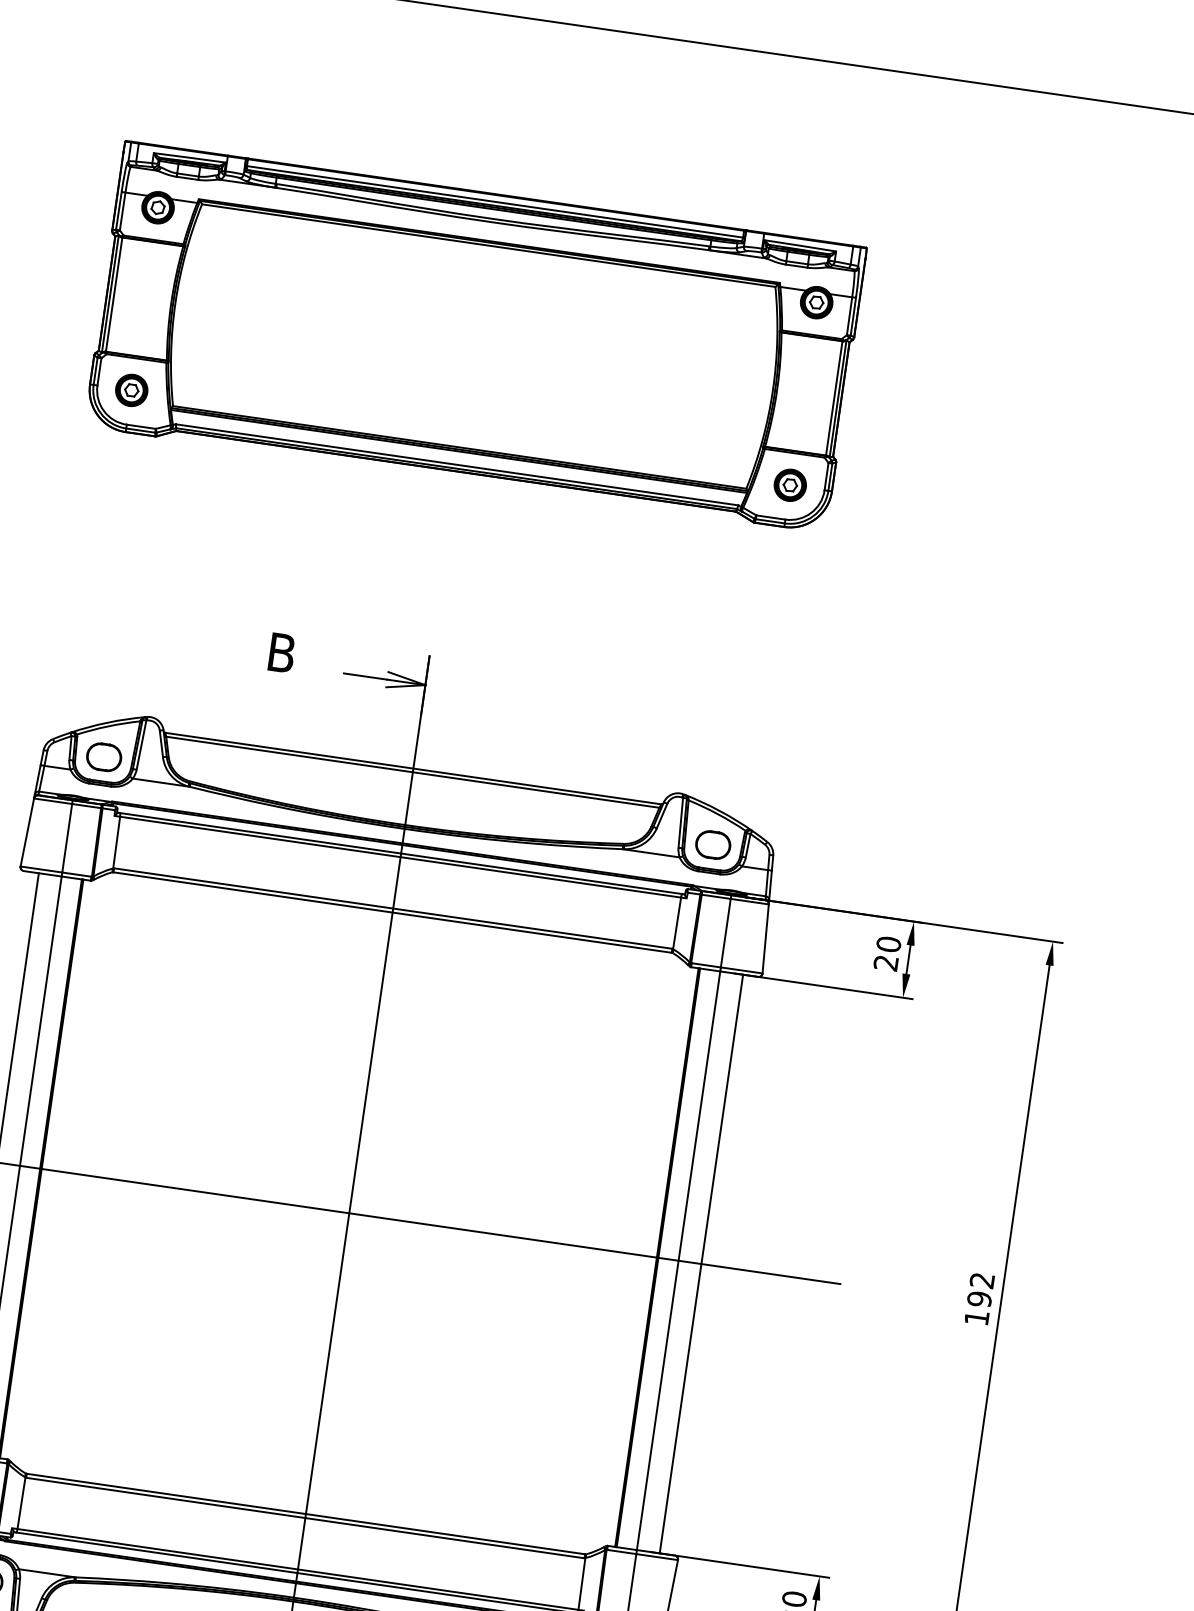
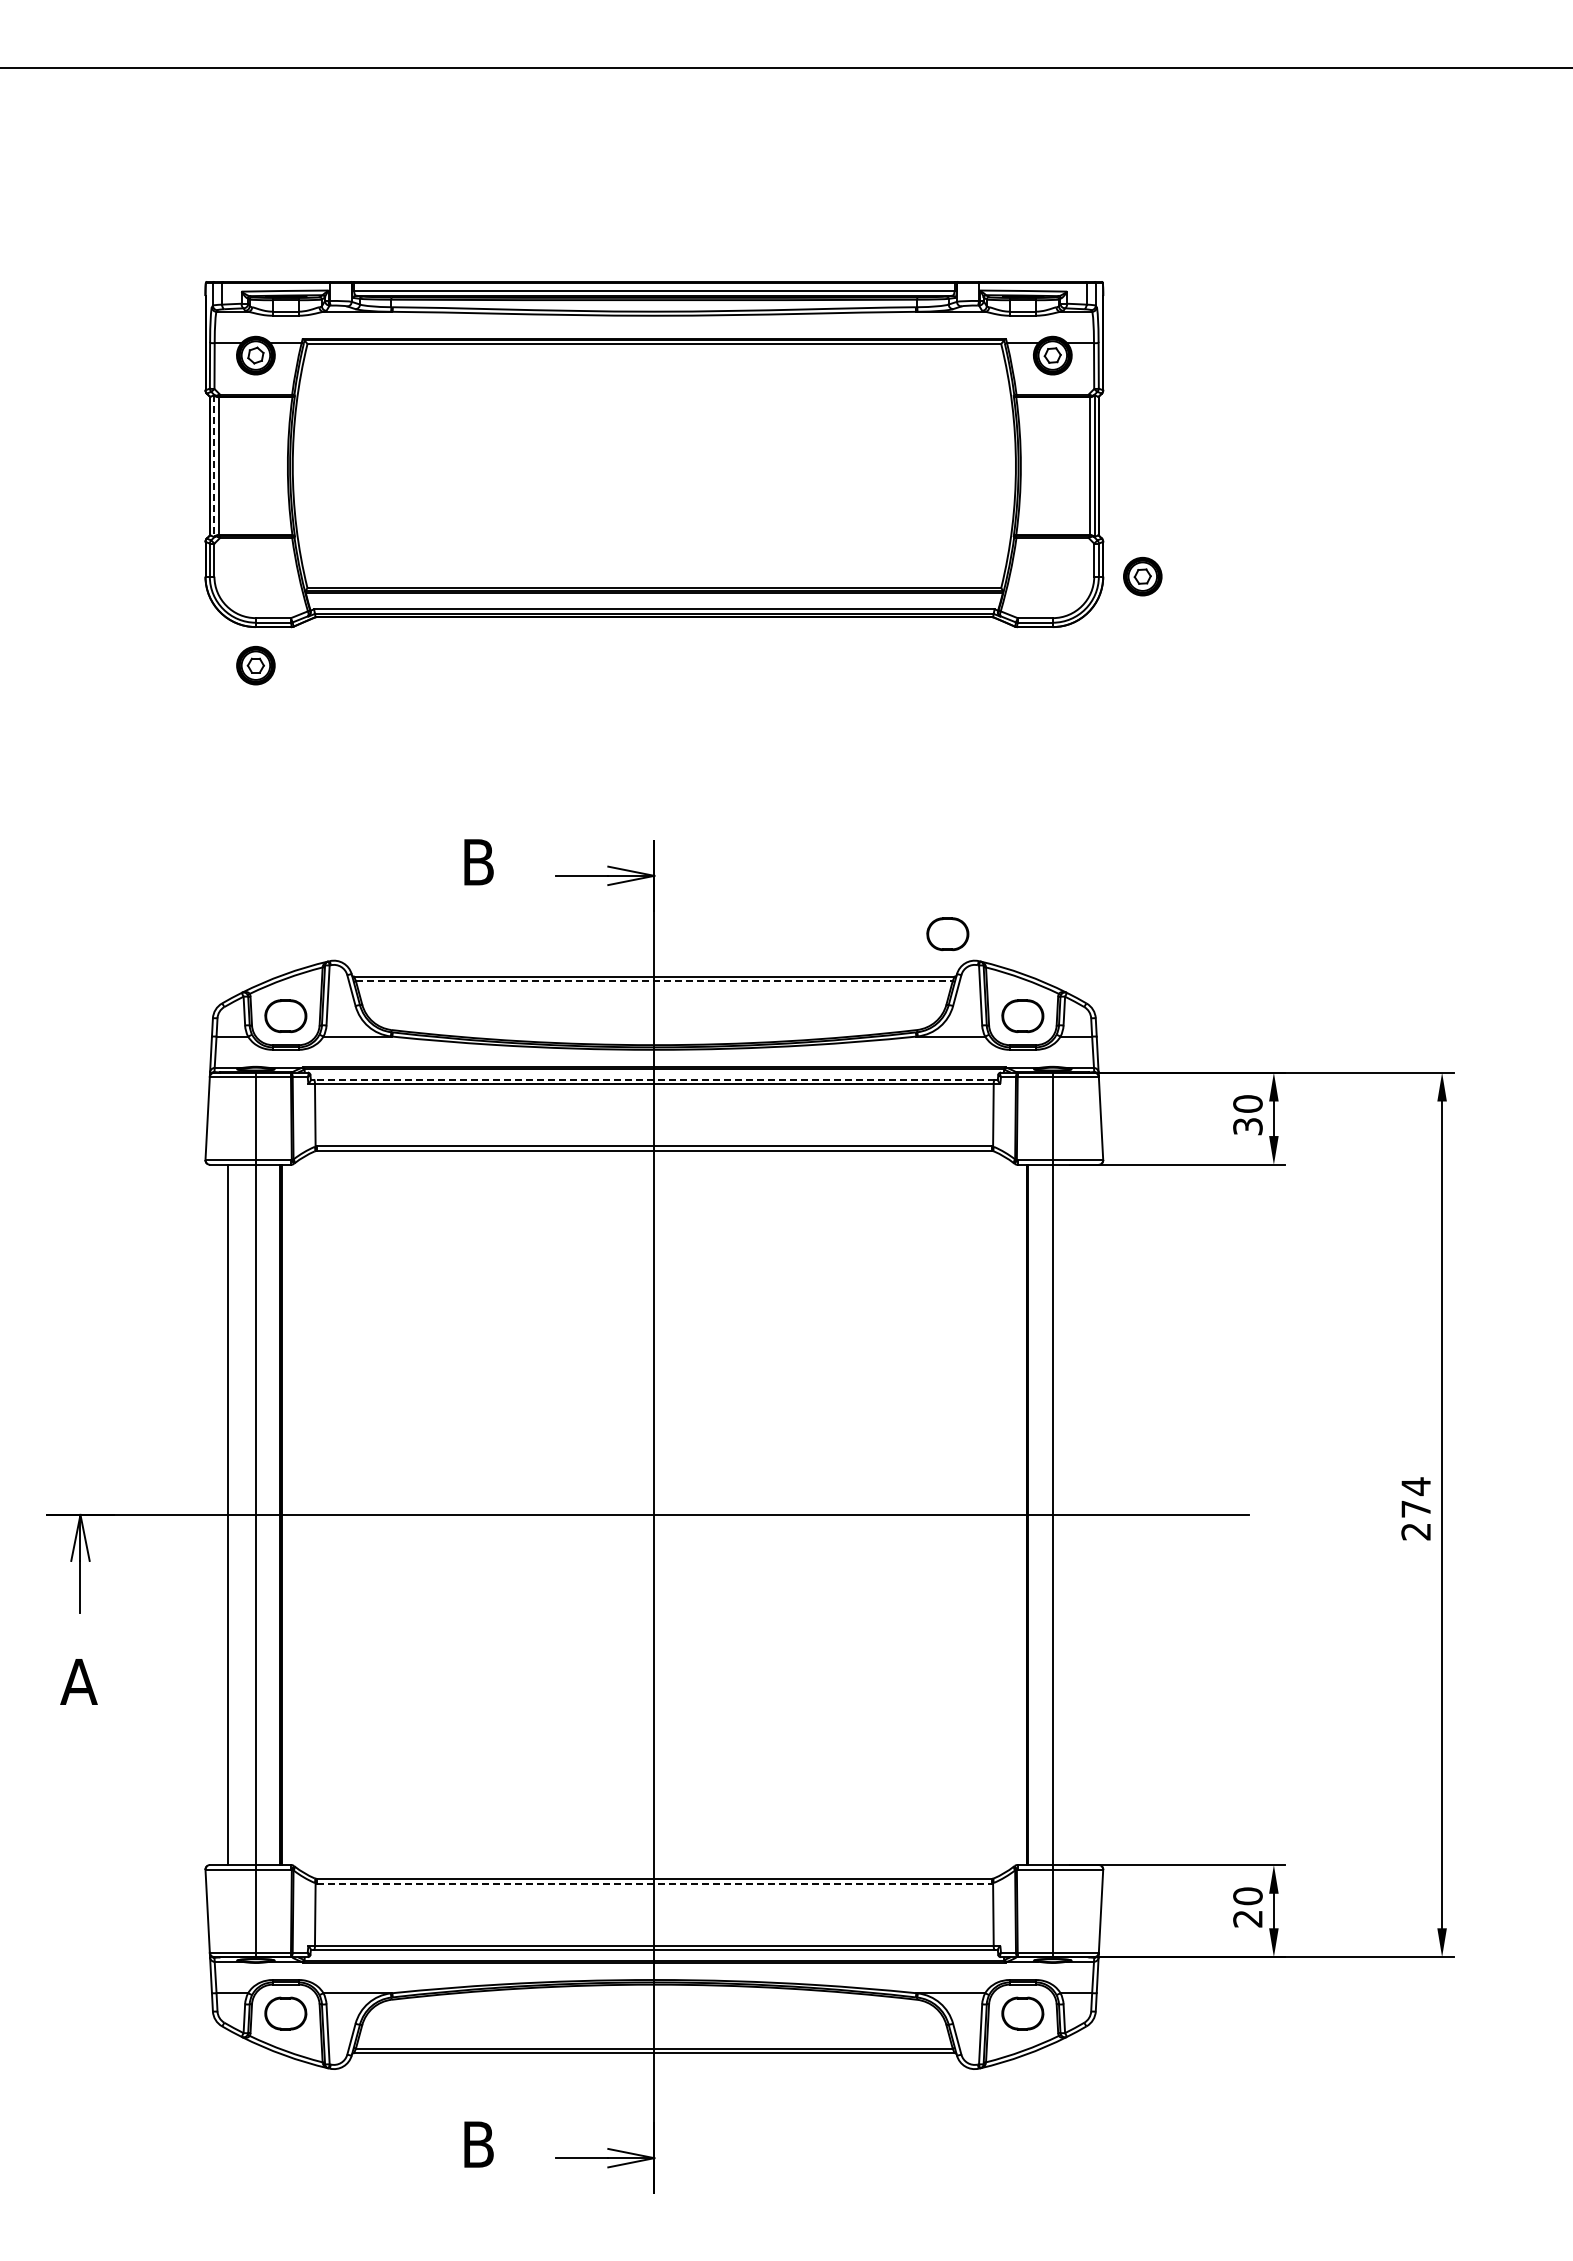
line: (110, 294) -> (214, 466), solid -> dashed
part: (131, 390) -> (255, 665), moved
part: (790, 485) -> (1142, 576), moved
part: (660, 768) -> (947, 934), added
line: (412, 772) -> (654, 981), solid -> dashed
line: (400, 853) -> (653, 1079), solid -> dashed
text: (885, 962) -> (1247, 1126), 20 -> 30
line: (701, 1263) -> (1080, 1514), removed
text: (979, 1298) -> (1416, 1508), 192 -> 274
line: (305, 1517) -> (654, 1883), solid -> dashed

